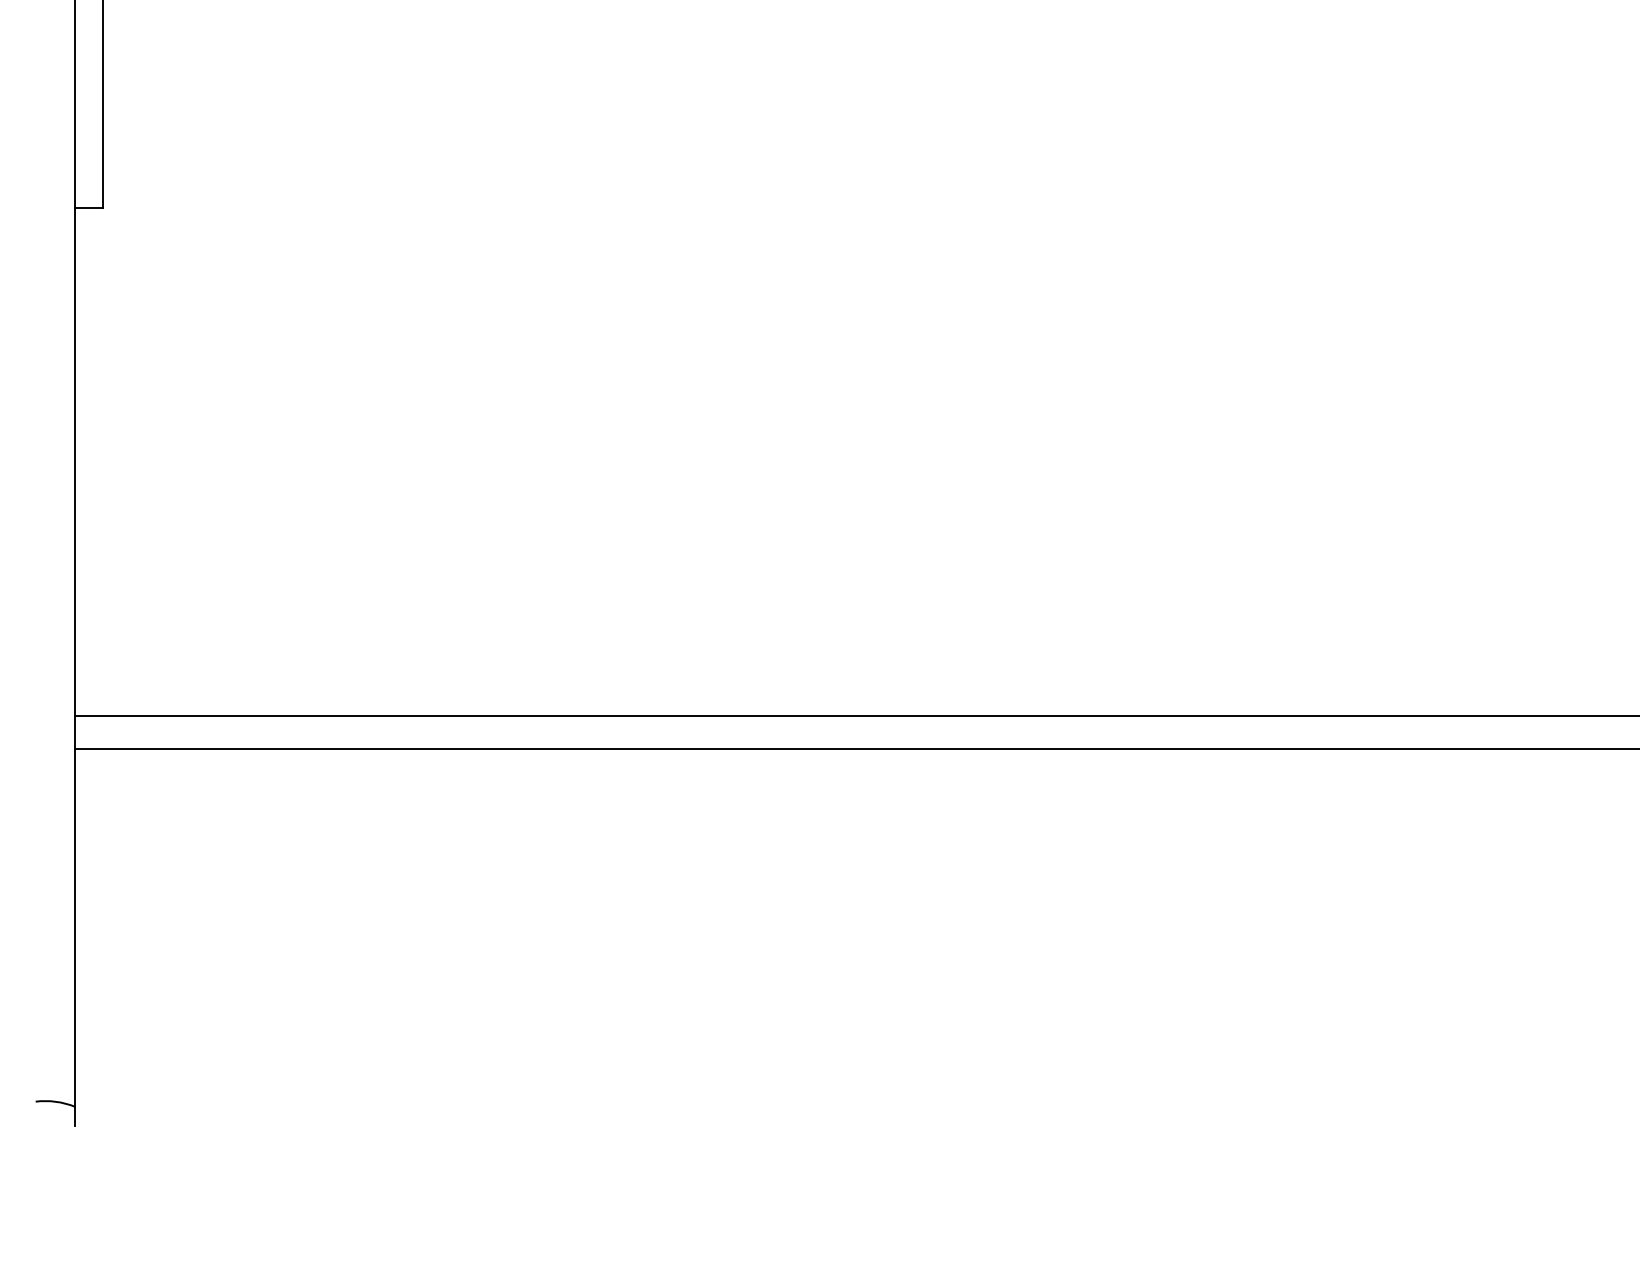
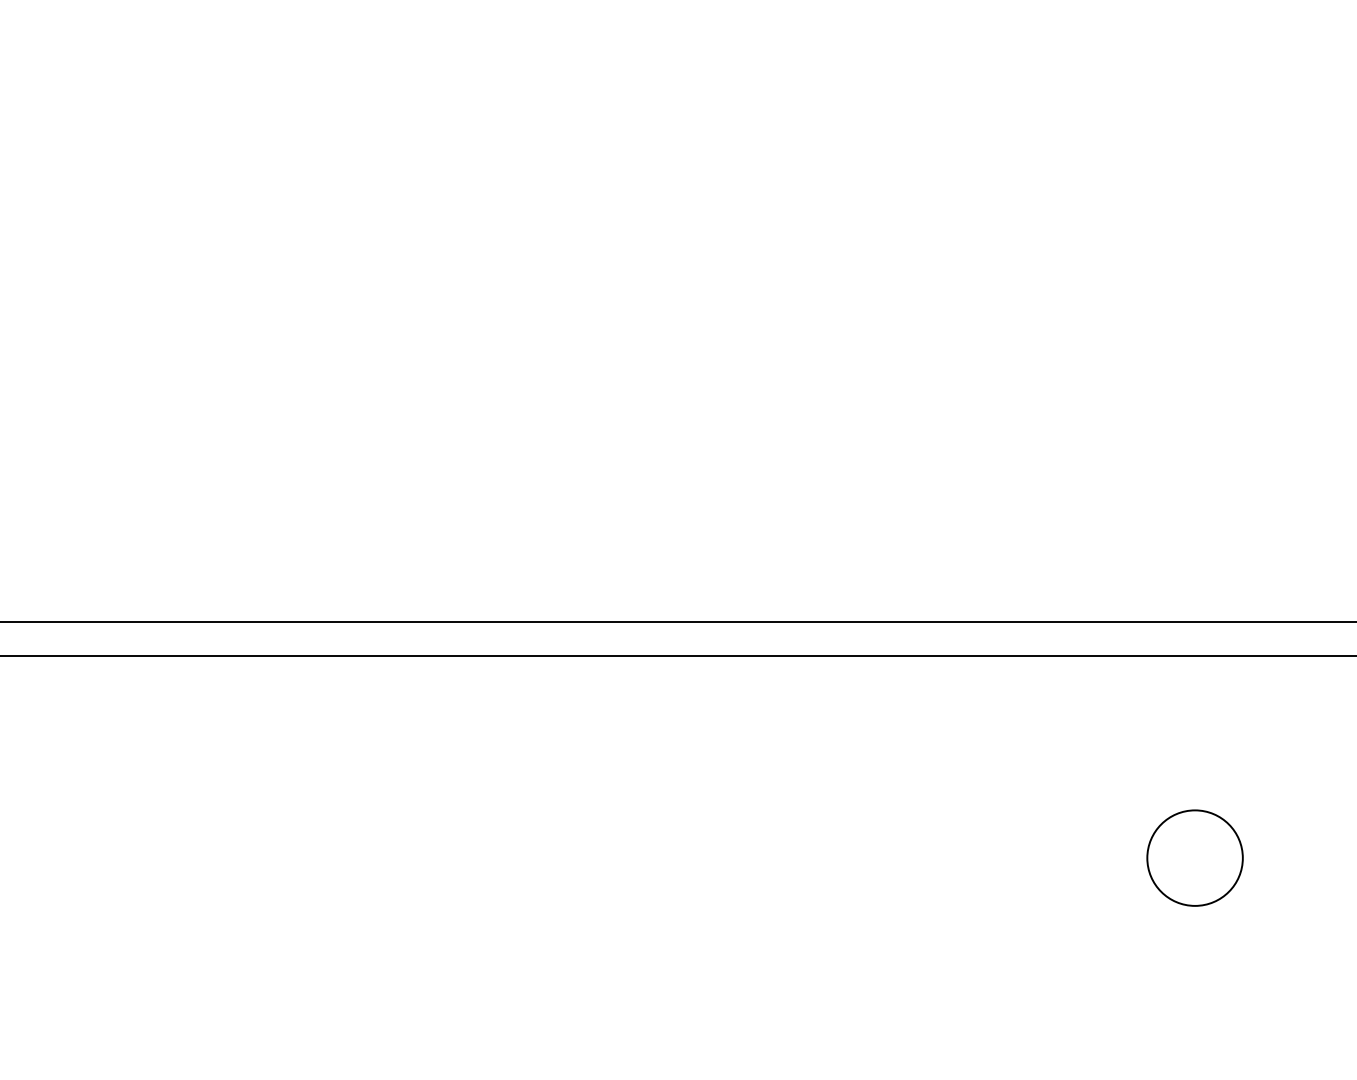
circle: (1299, 951) -> (1194, 858), added

